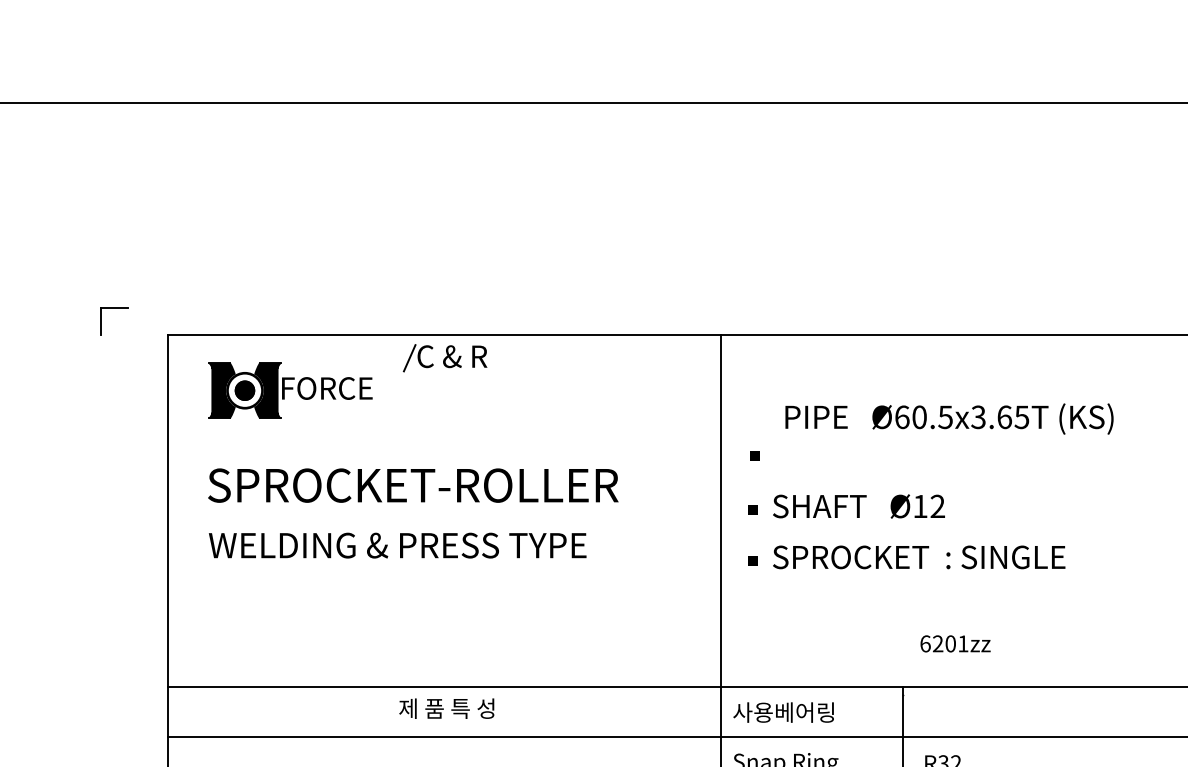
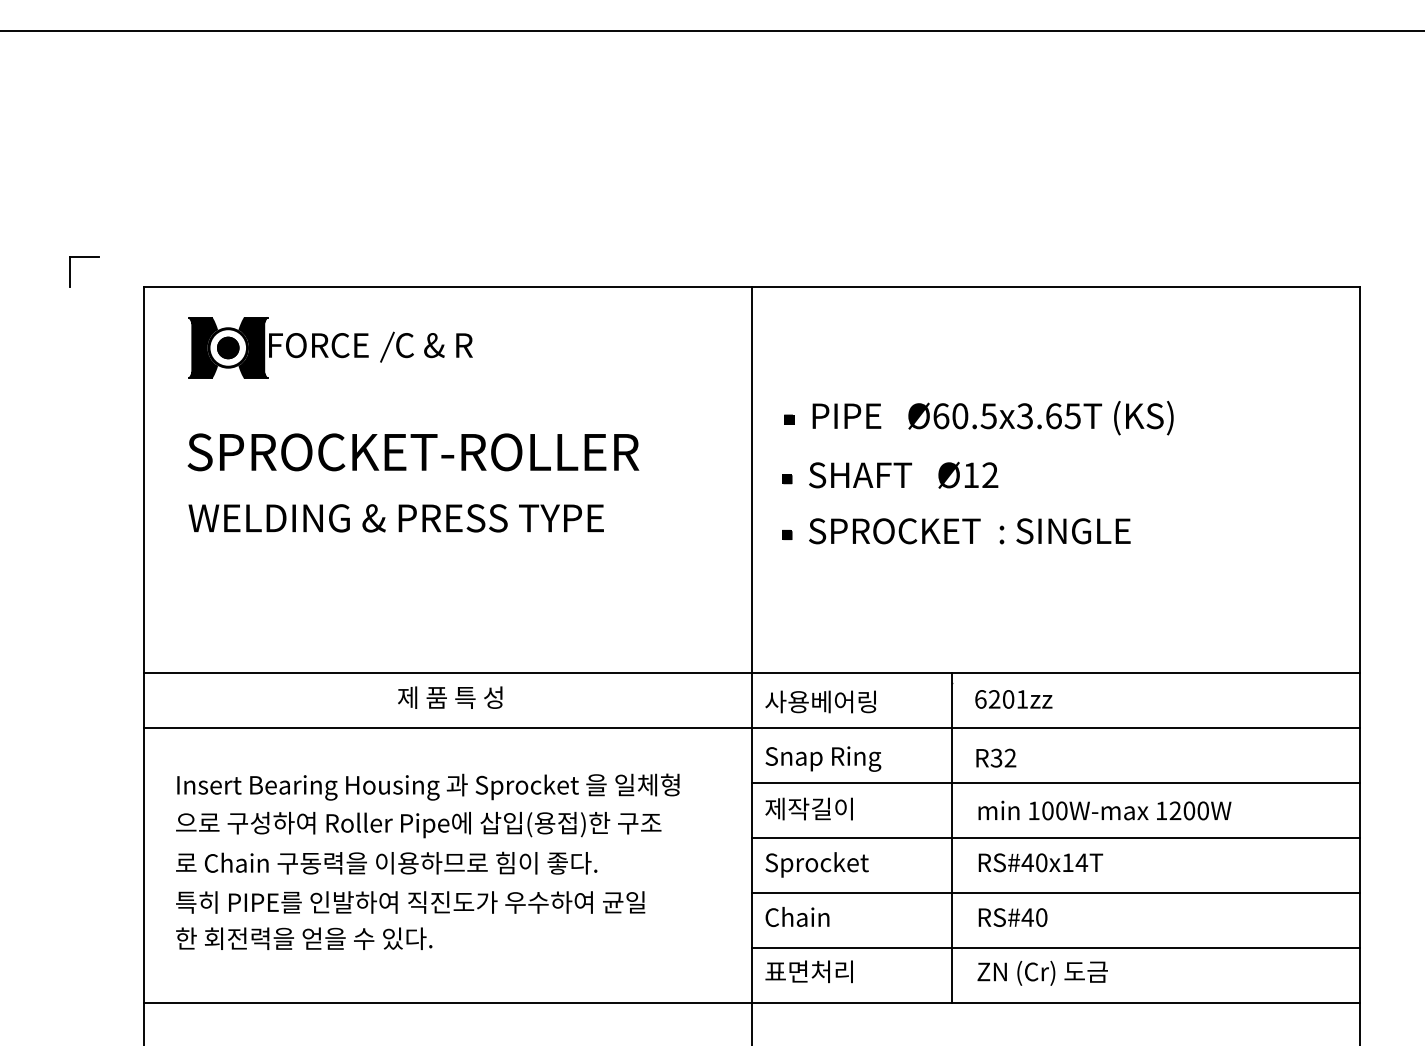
part: (445, 357) -> (426, 346), moved
text: (948, 419) -> (992, 418), moved
text: (955, 643) -> (1013, 699), moved

